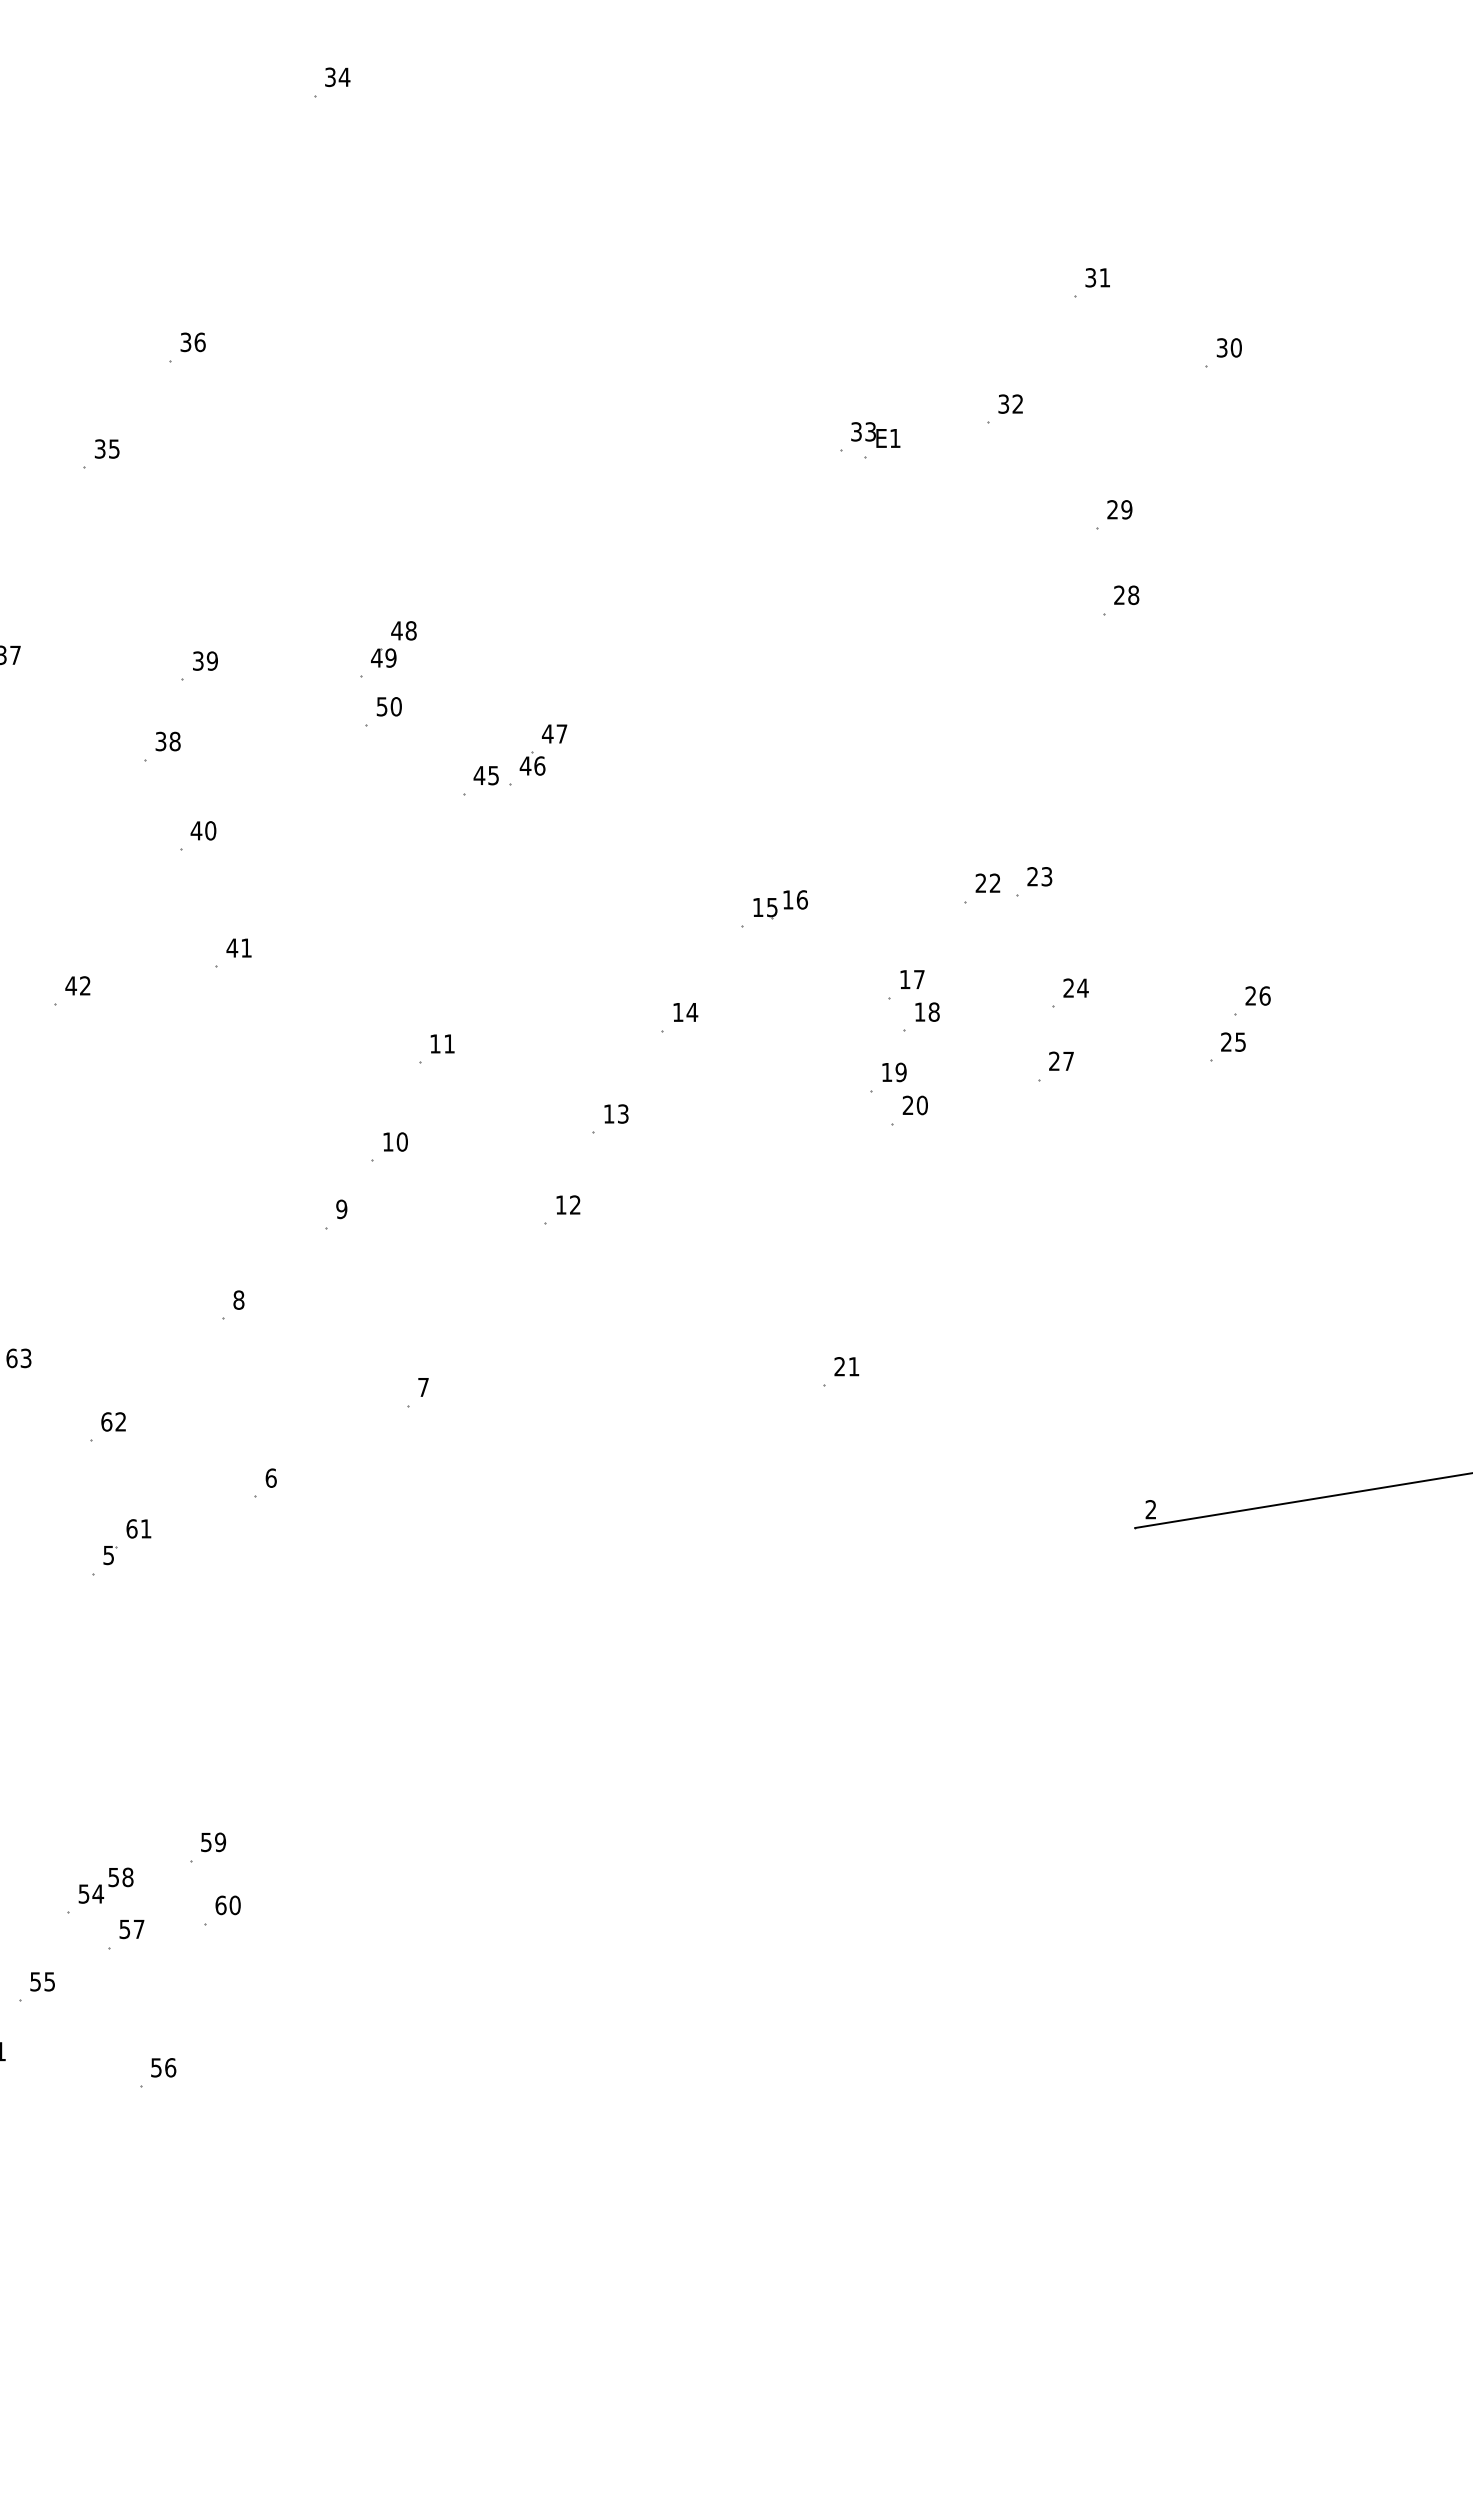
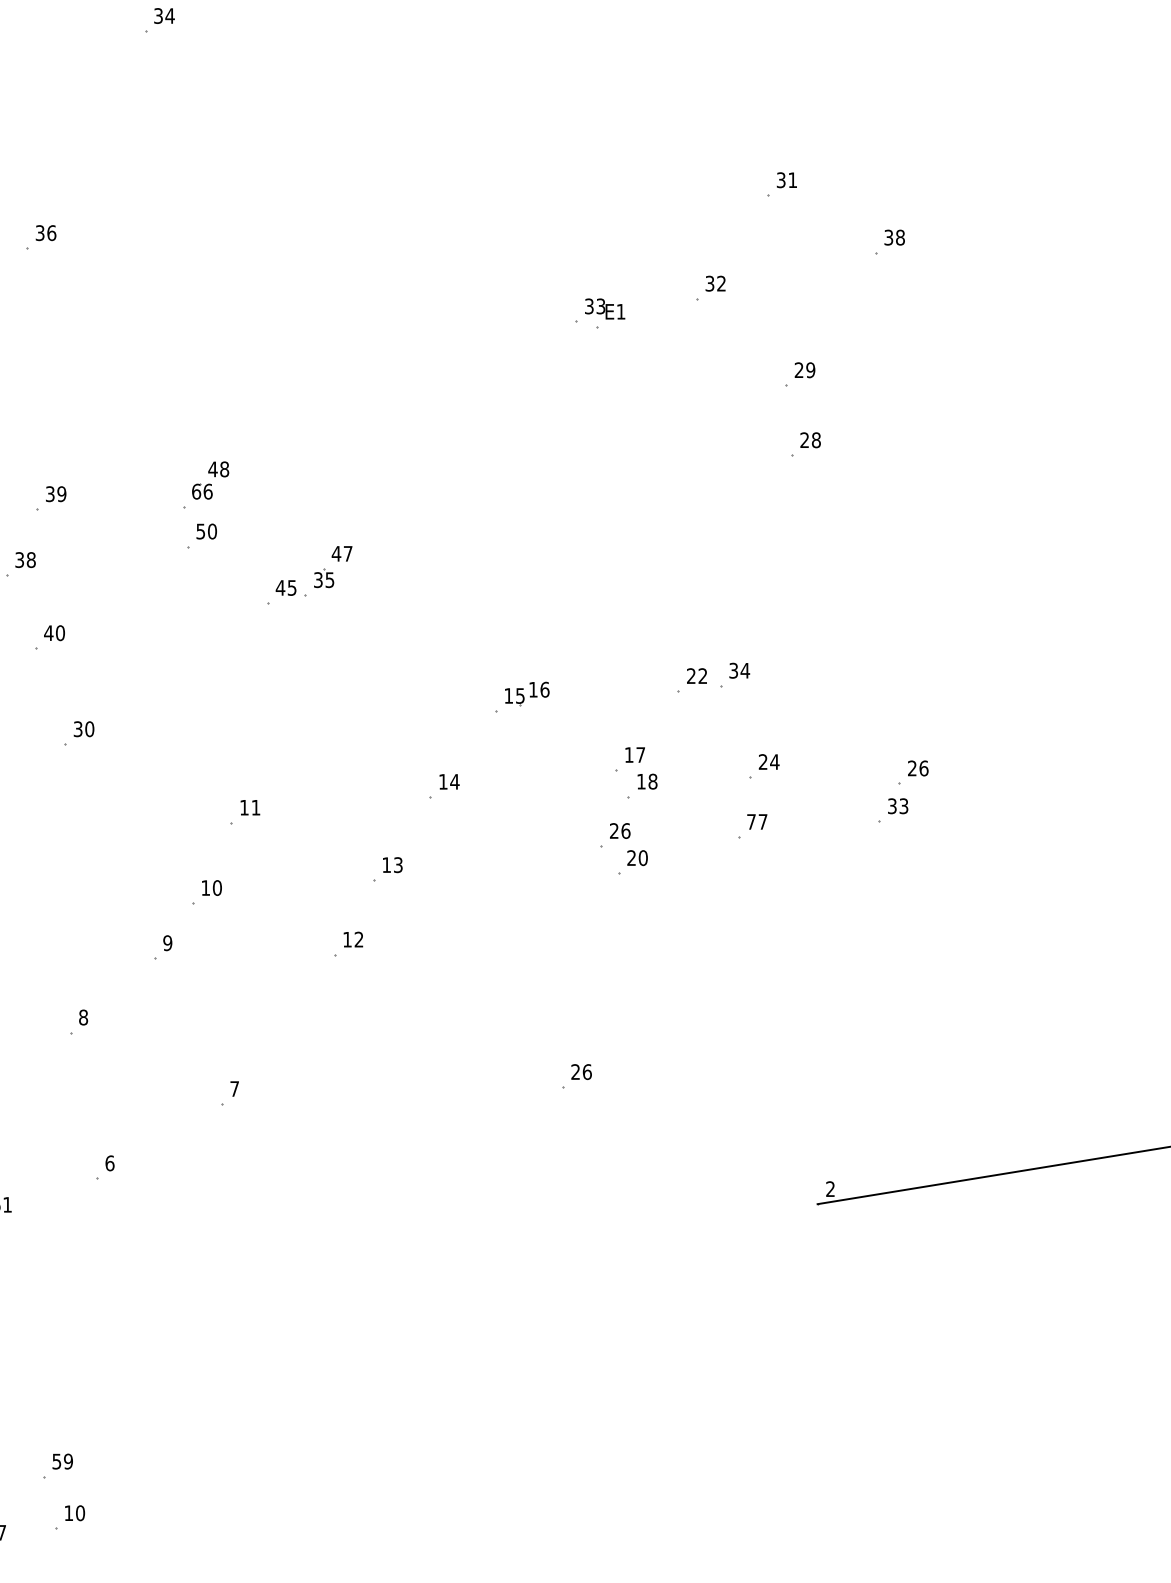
text: (1235, 347) -> (899, 237), 30 -> 38
text: (383, 657) -> (201, 491), 49 -> 66
text: (532, 765) -> (323, 579), 46 -> 35
text: (1039, 876) -> (739, 670), 23 -> 34
text: (239, 947) -> (84, 728), 41 -> 30
text: (1233, 1041) -> (898, 805), 25 -> 33
text: (1054, 1060) -> (751, 821), 27 -> 77
text: (893, 1072) -> (619, 831), 19 -> 26
text: (853, 1366) -> (586, 1071), 21 -> 26
text: (220, 1905) -> (68, 1513), 60 -> 10

